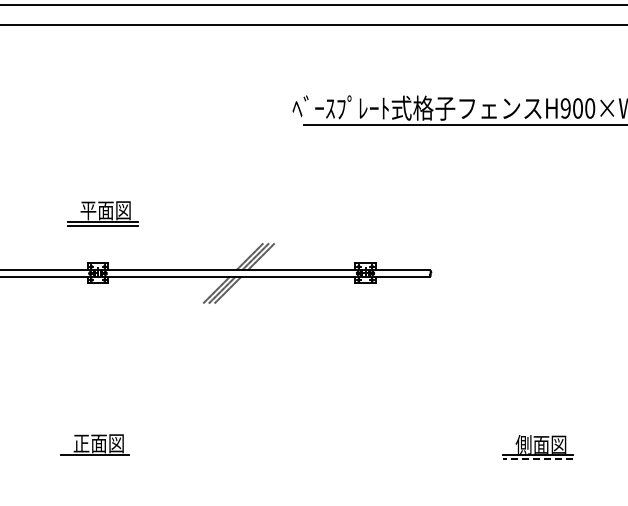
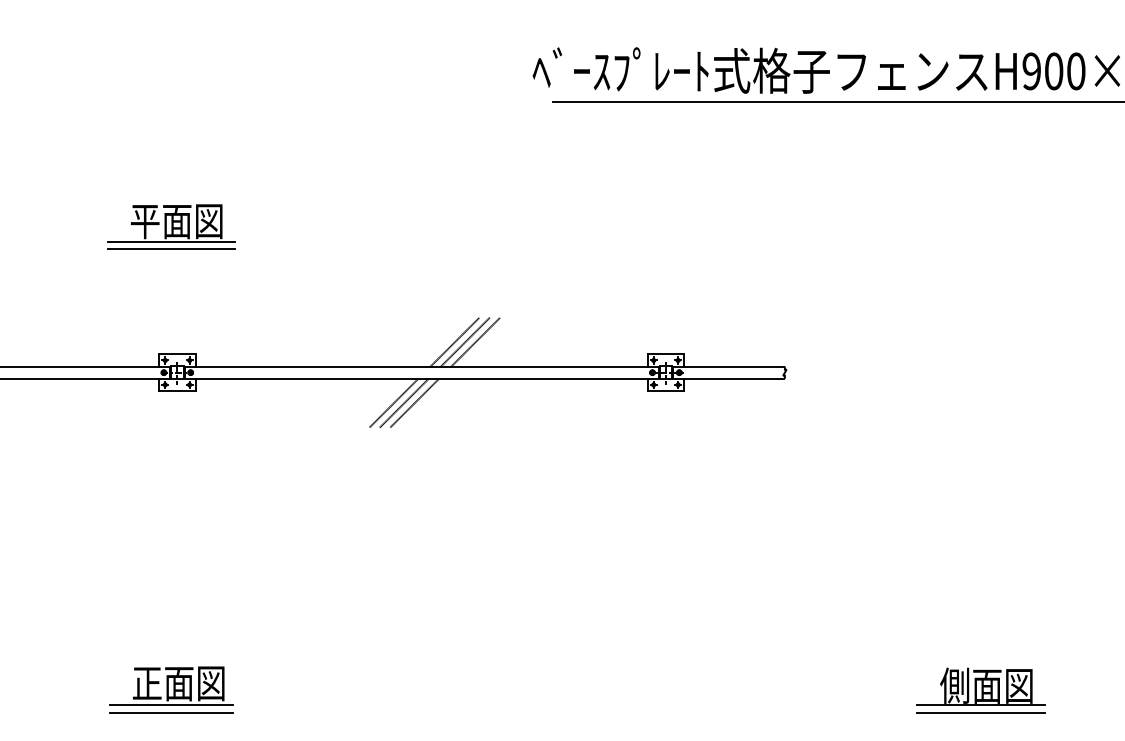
part: (102, 213) -> (170, 226), moved
line: (94, 459) -> (170, 712), added
line: (537, 459) -> (980, 712), dashed -> solid

